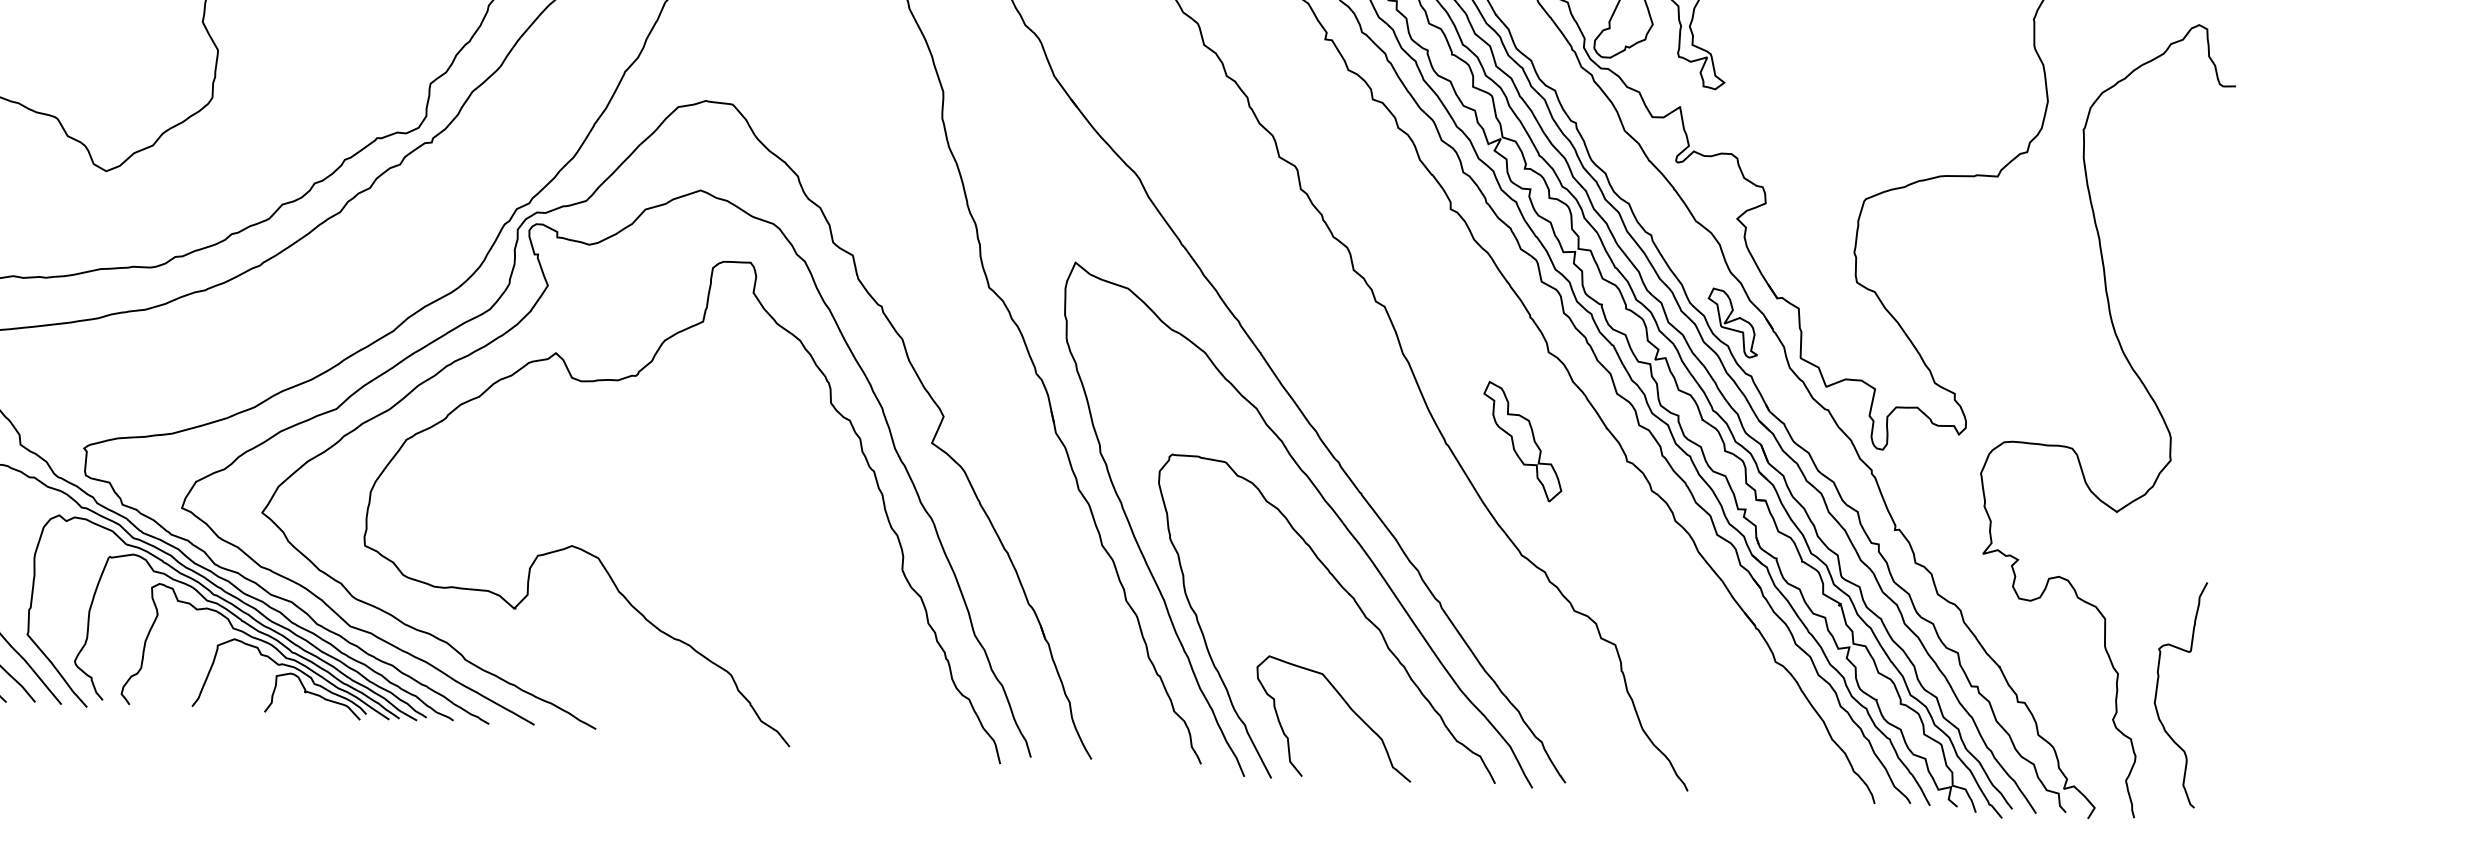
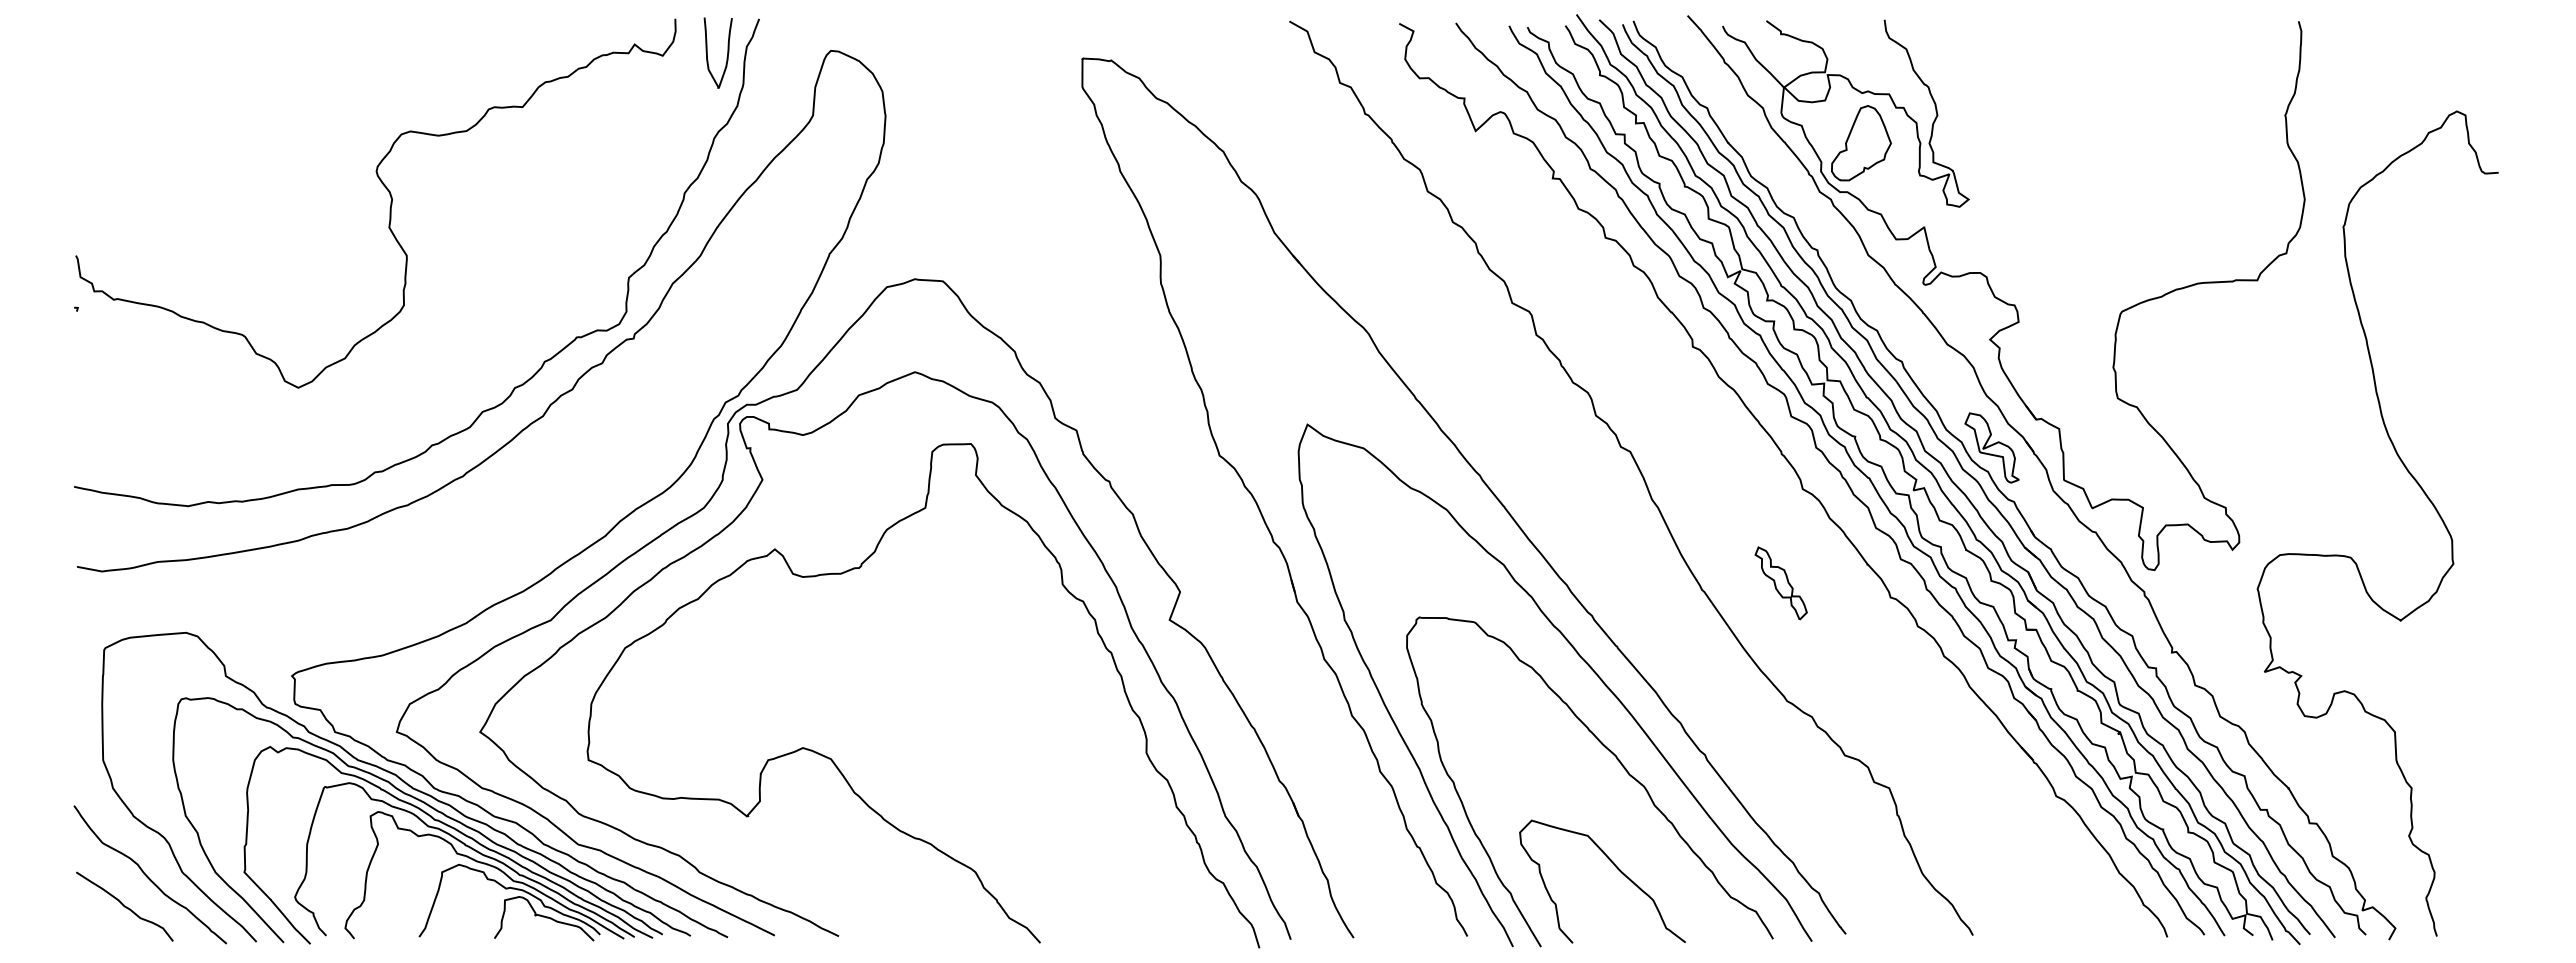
part: (1521, 441) -> (1780, 583), size x0.6
curve: (2157, 692) -> (2453, 805), removed

